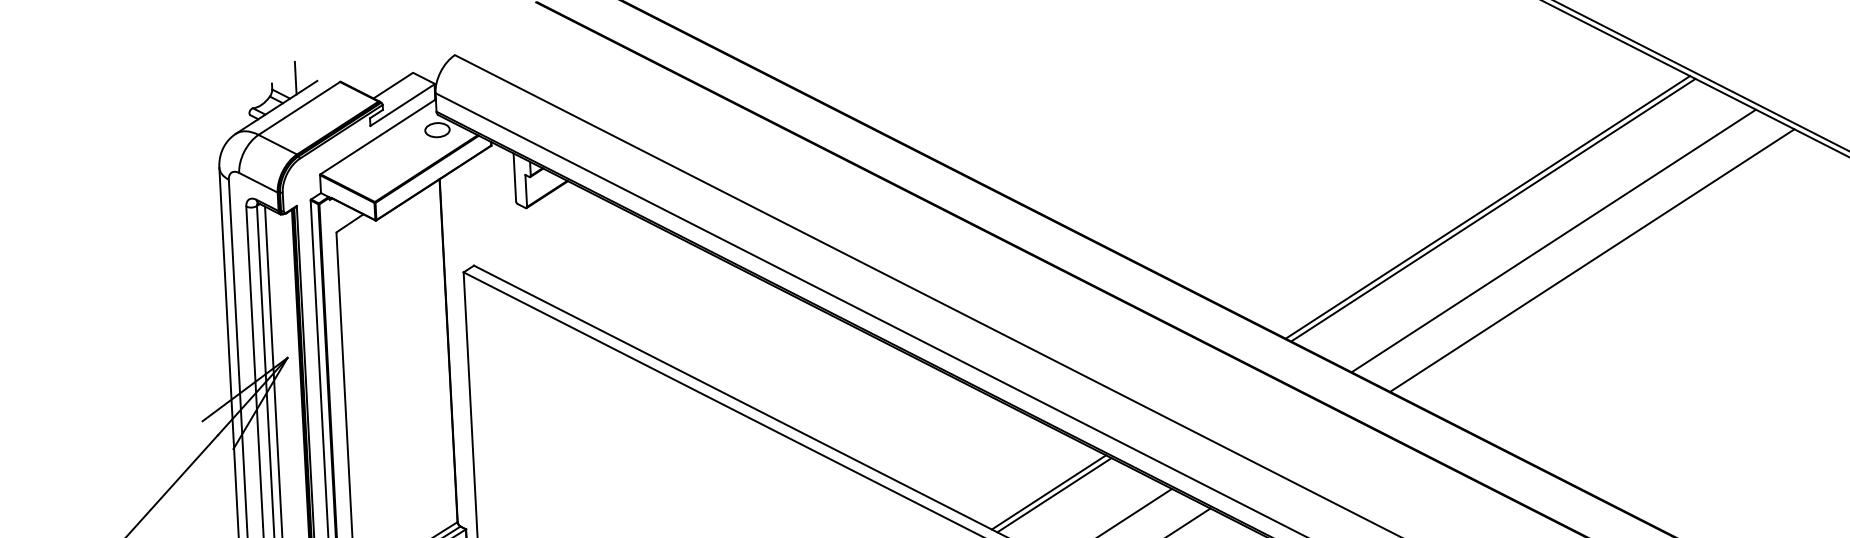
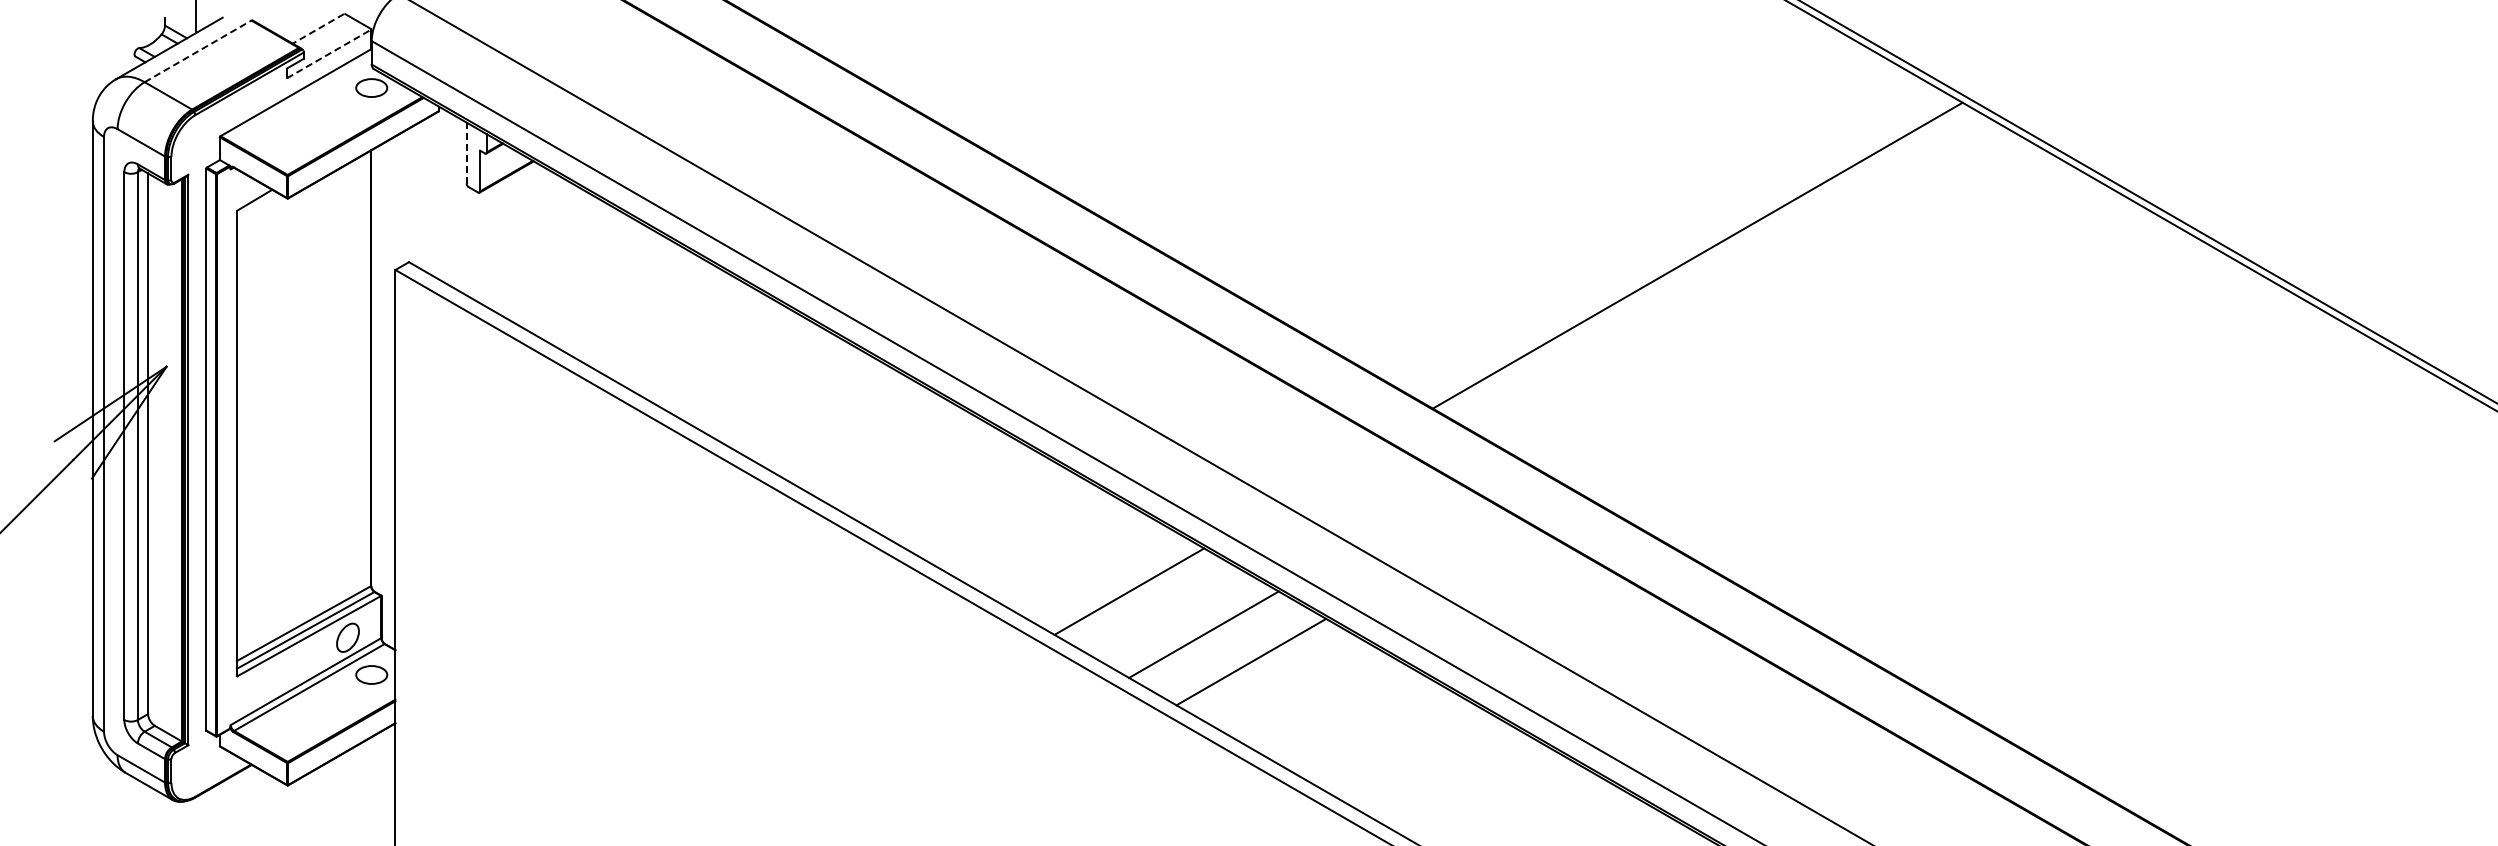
line: (393, 85) -> (318, 28), solid -> dashed
line: (402, 105) -> (329, 54), solid -> dashed
line: (299, 108) -> (198, 51), solid -> dashed
line: (514, 176) -> (466, 152), solid -> dashed
line: (1493, 210) -> (1704, 259), removed
line: (1554, 240) -> (1779, 302), removed
line: (1592, 260) -> (1826, 329), removed
line: (1048, 492) -> (1122, 587), removed

